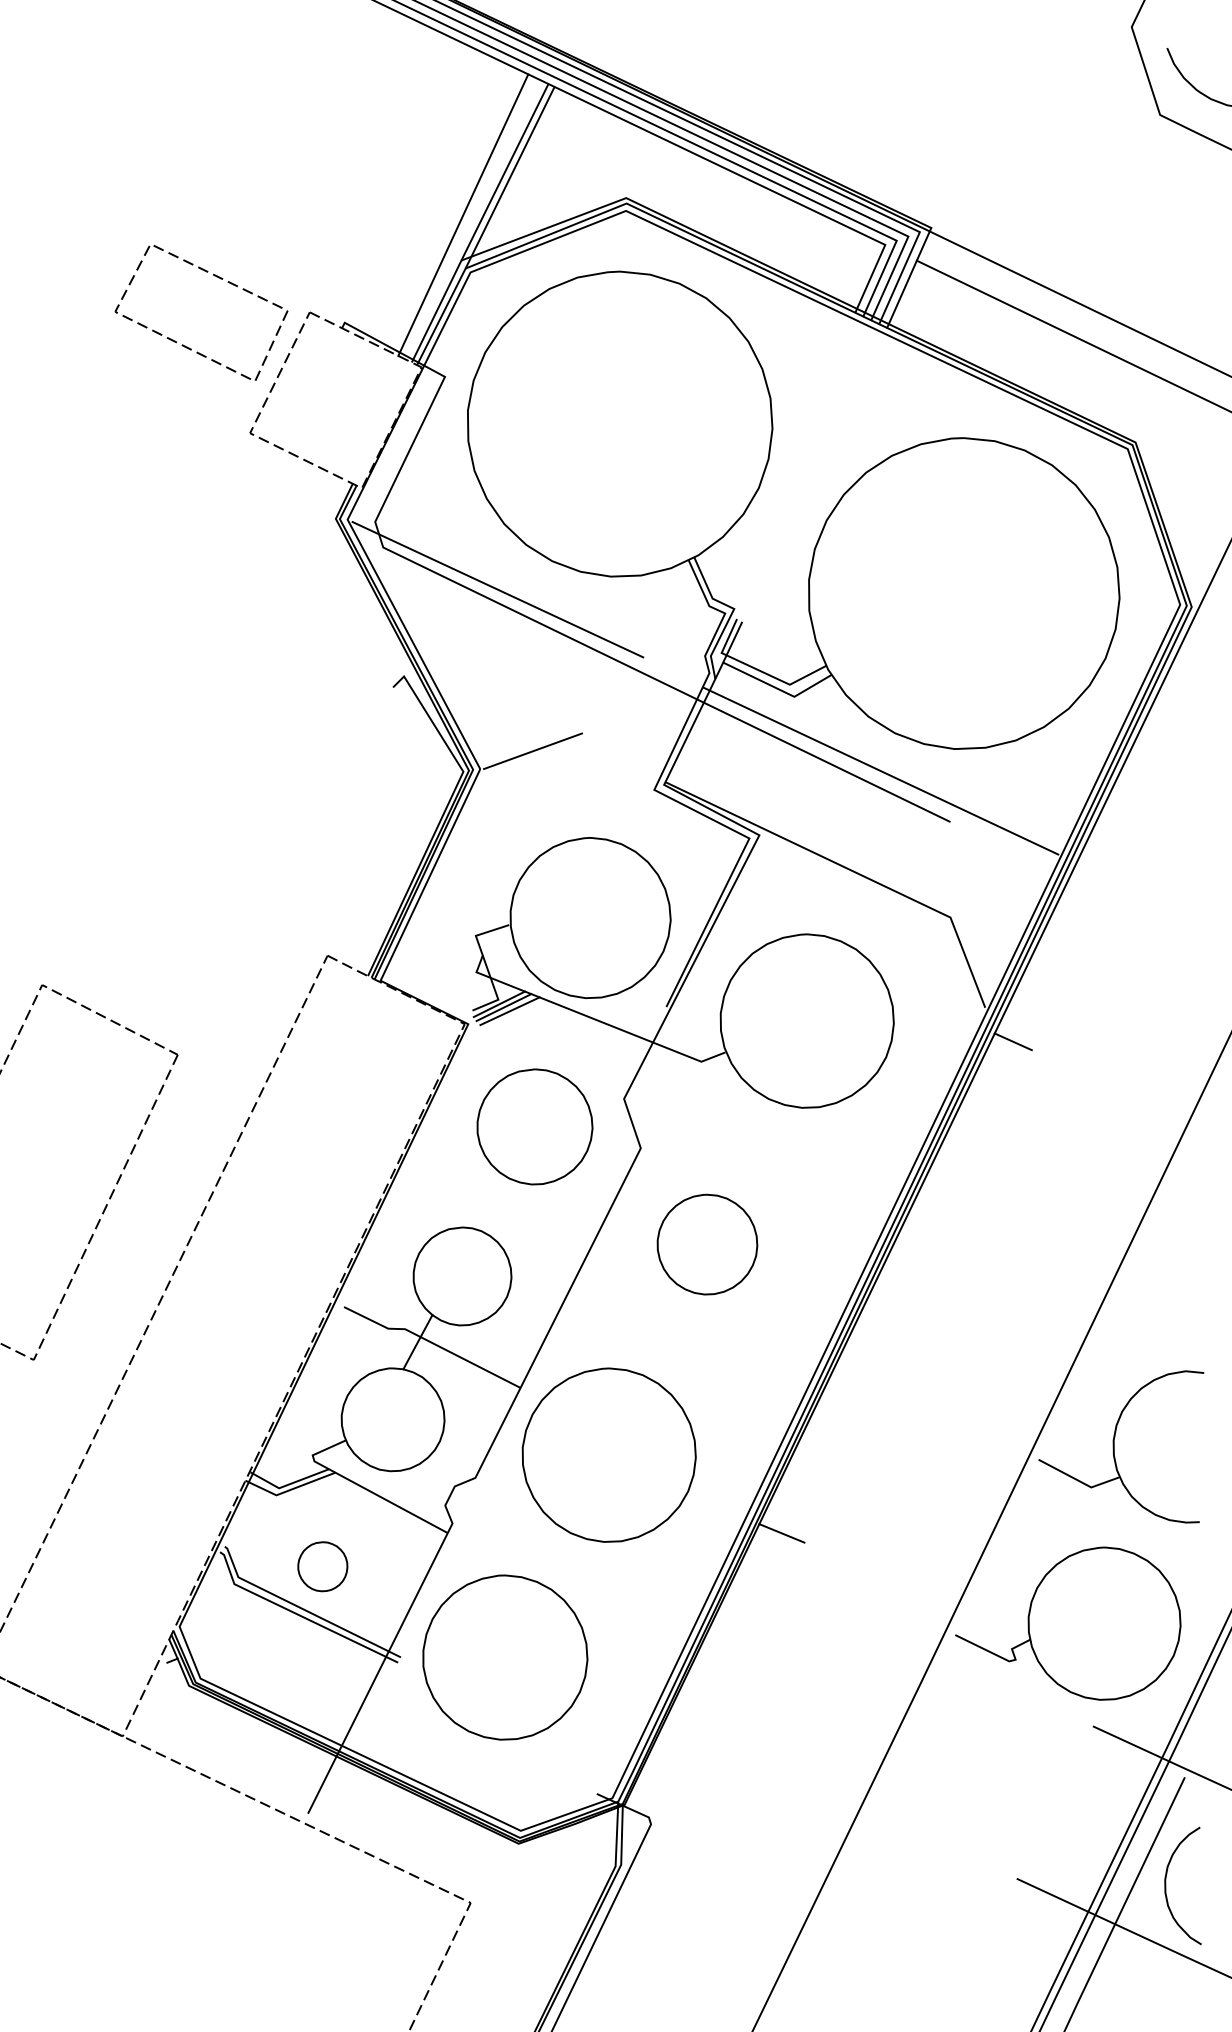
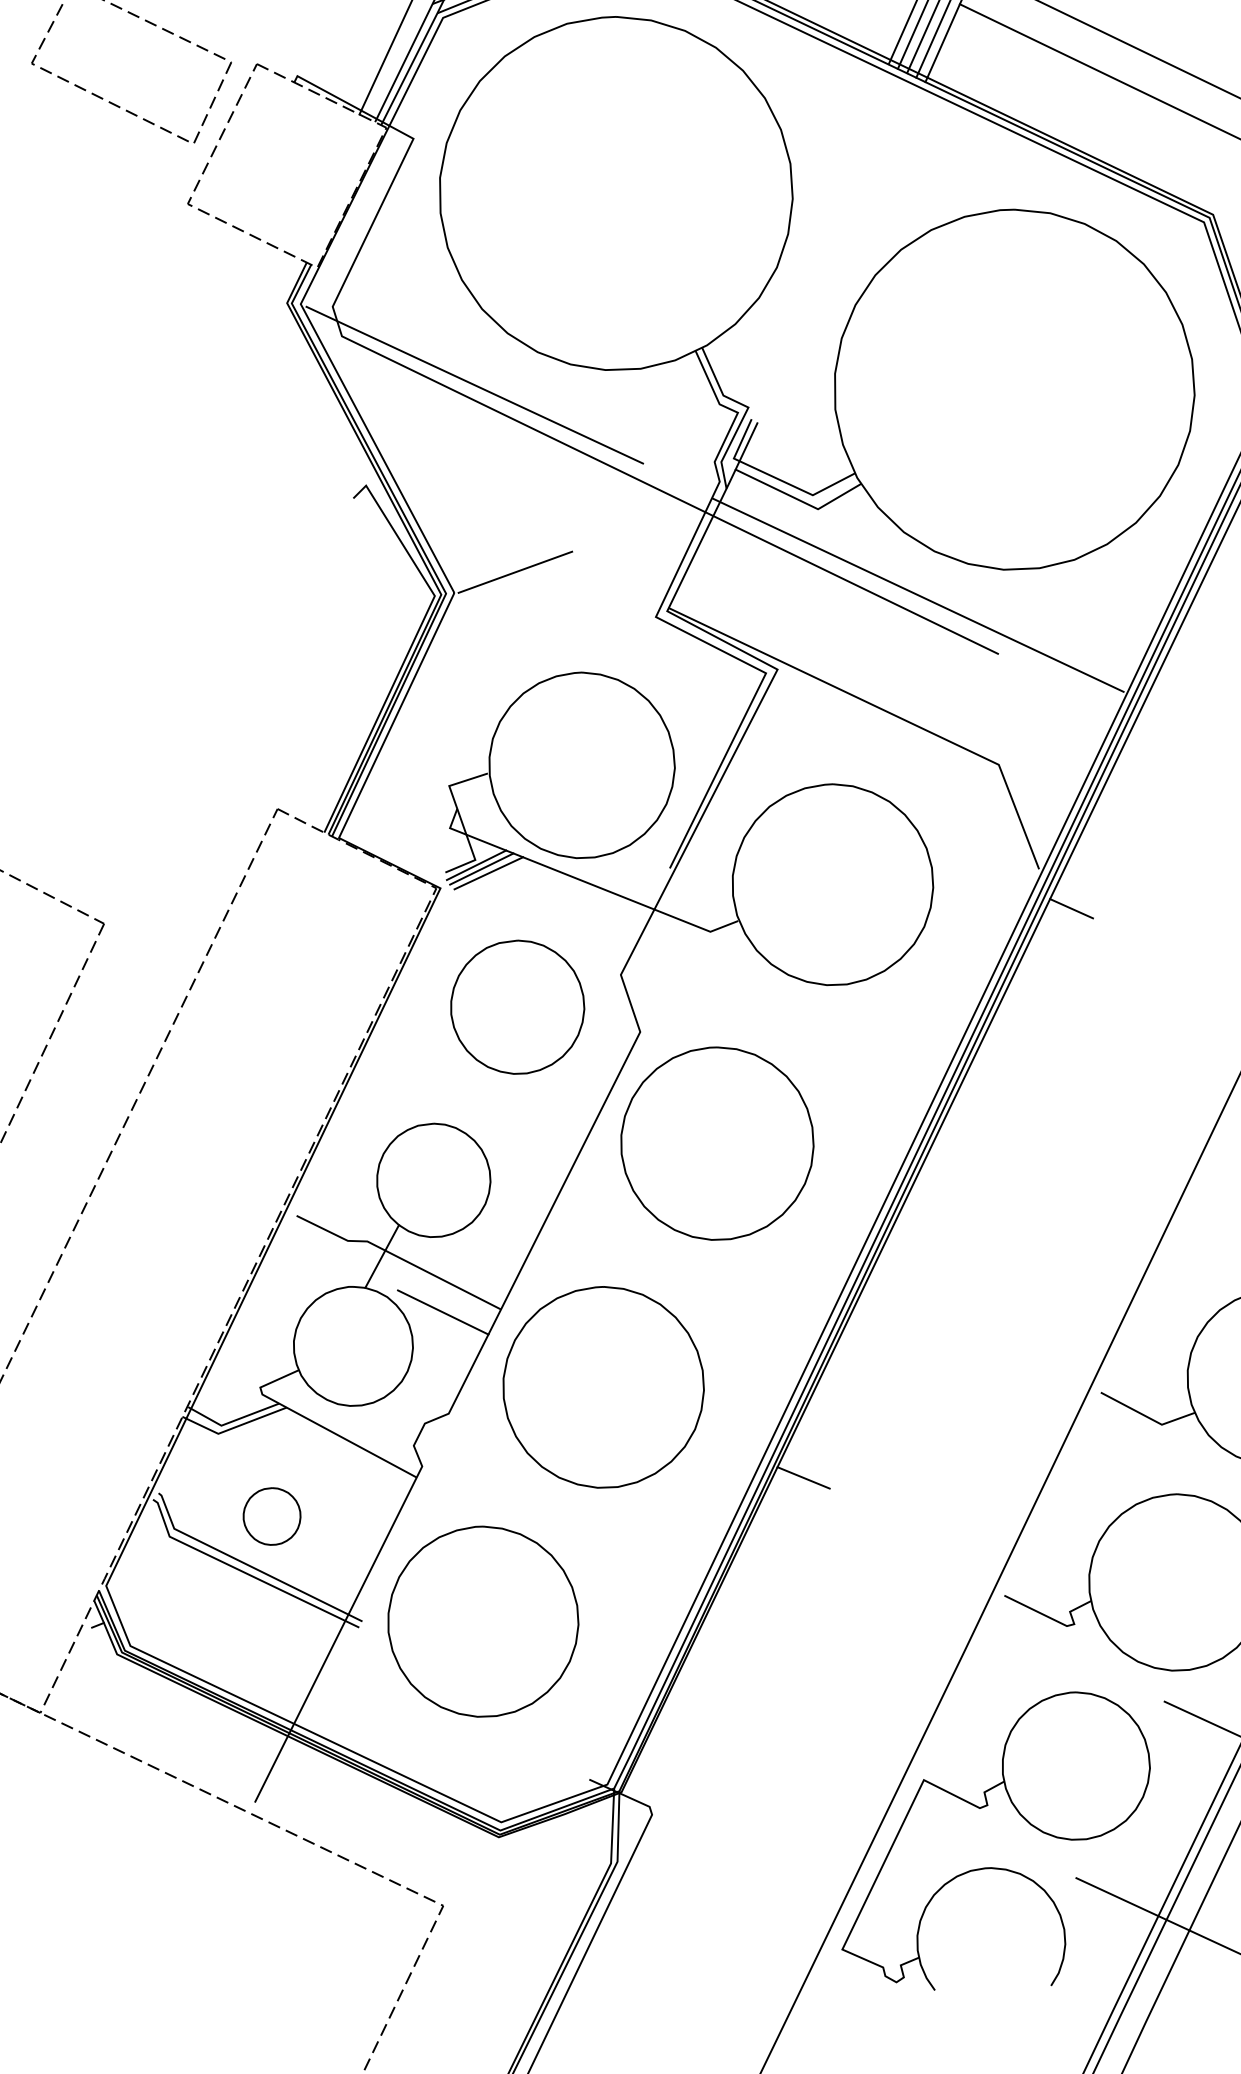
part: (707, 1244) -> (717, 1143), size x1.67
line: (470, 1390) -> (443, 1312), added
part: (947, 1869) -> (995, 1867), added

